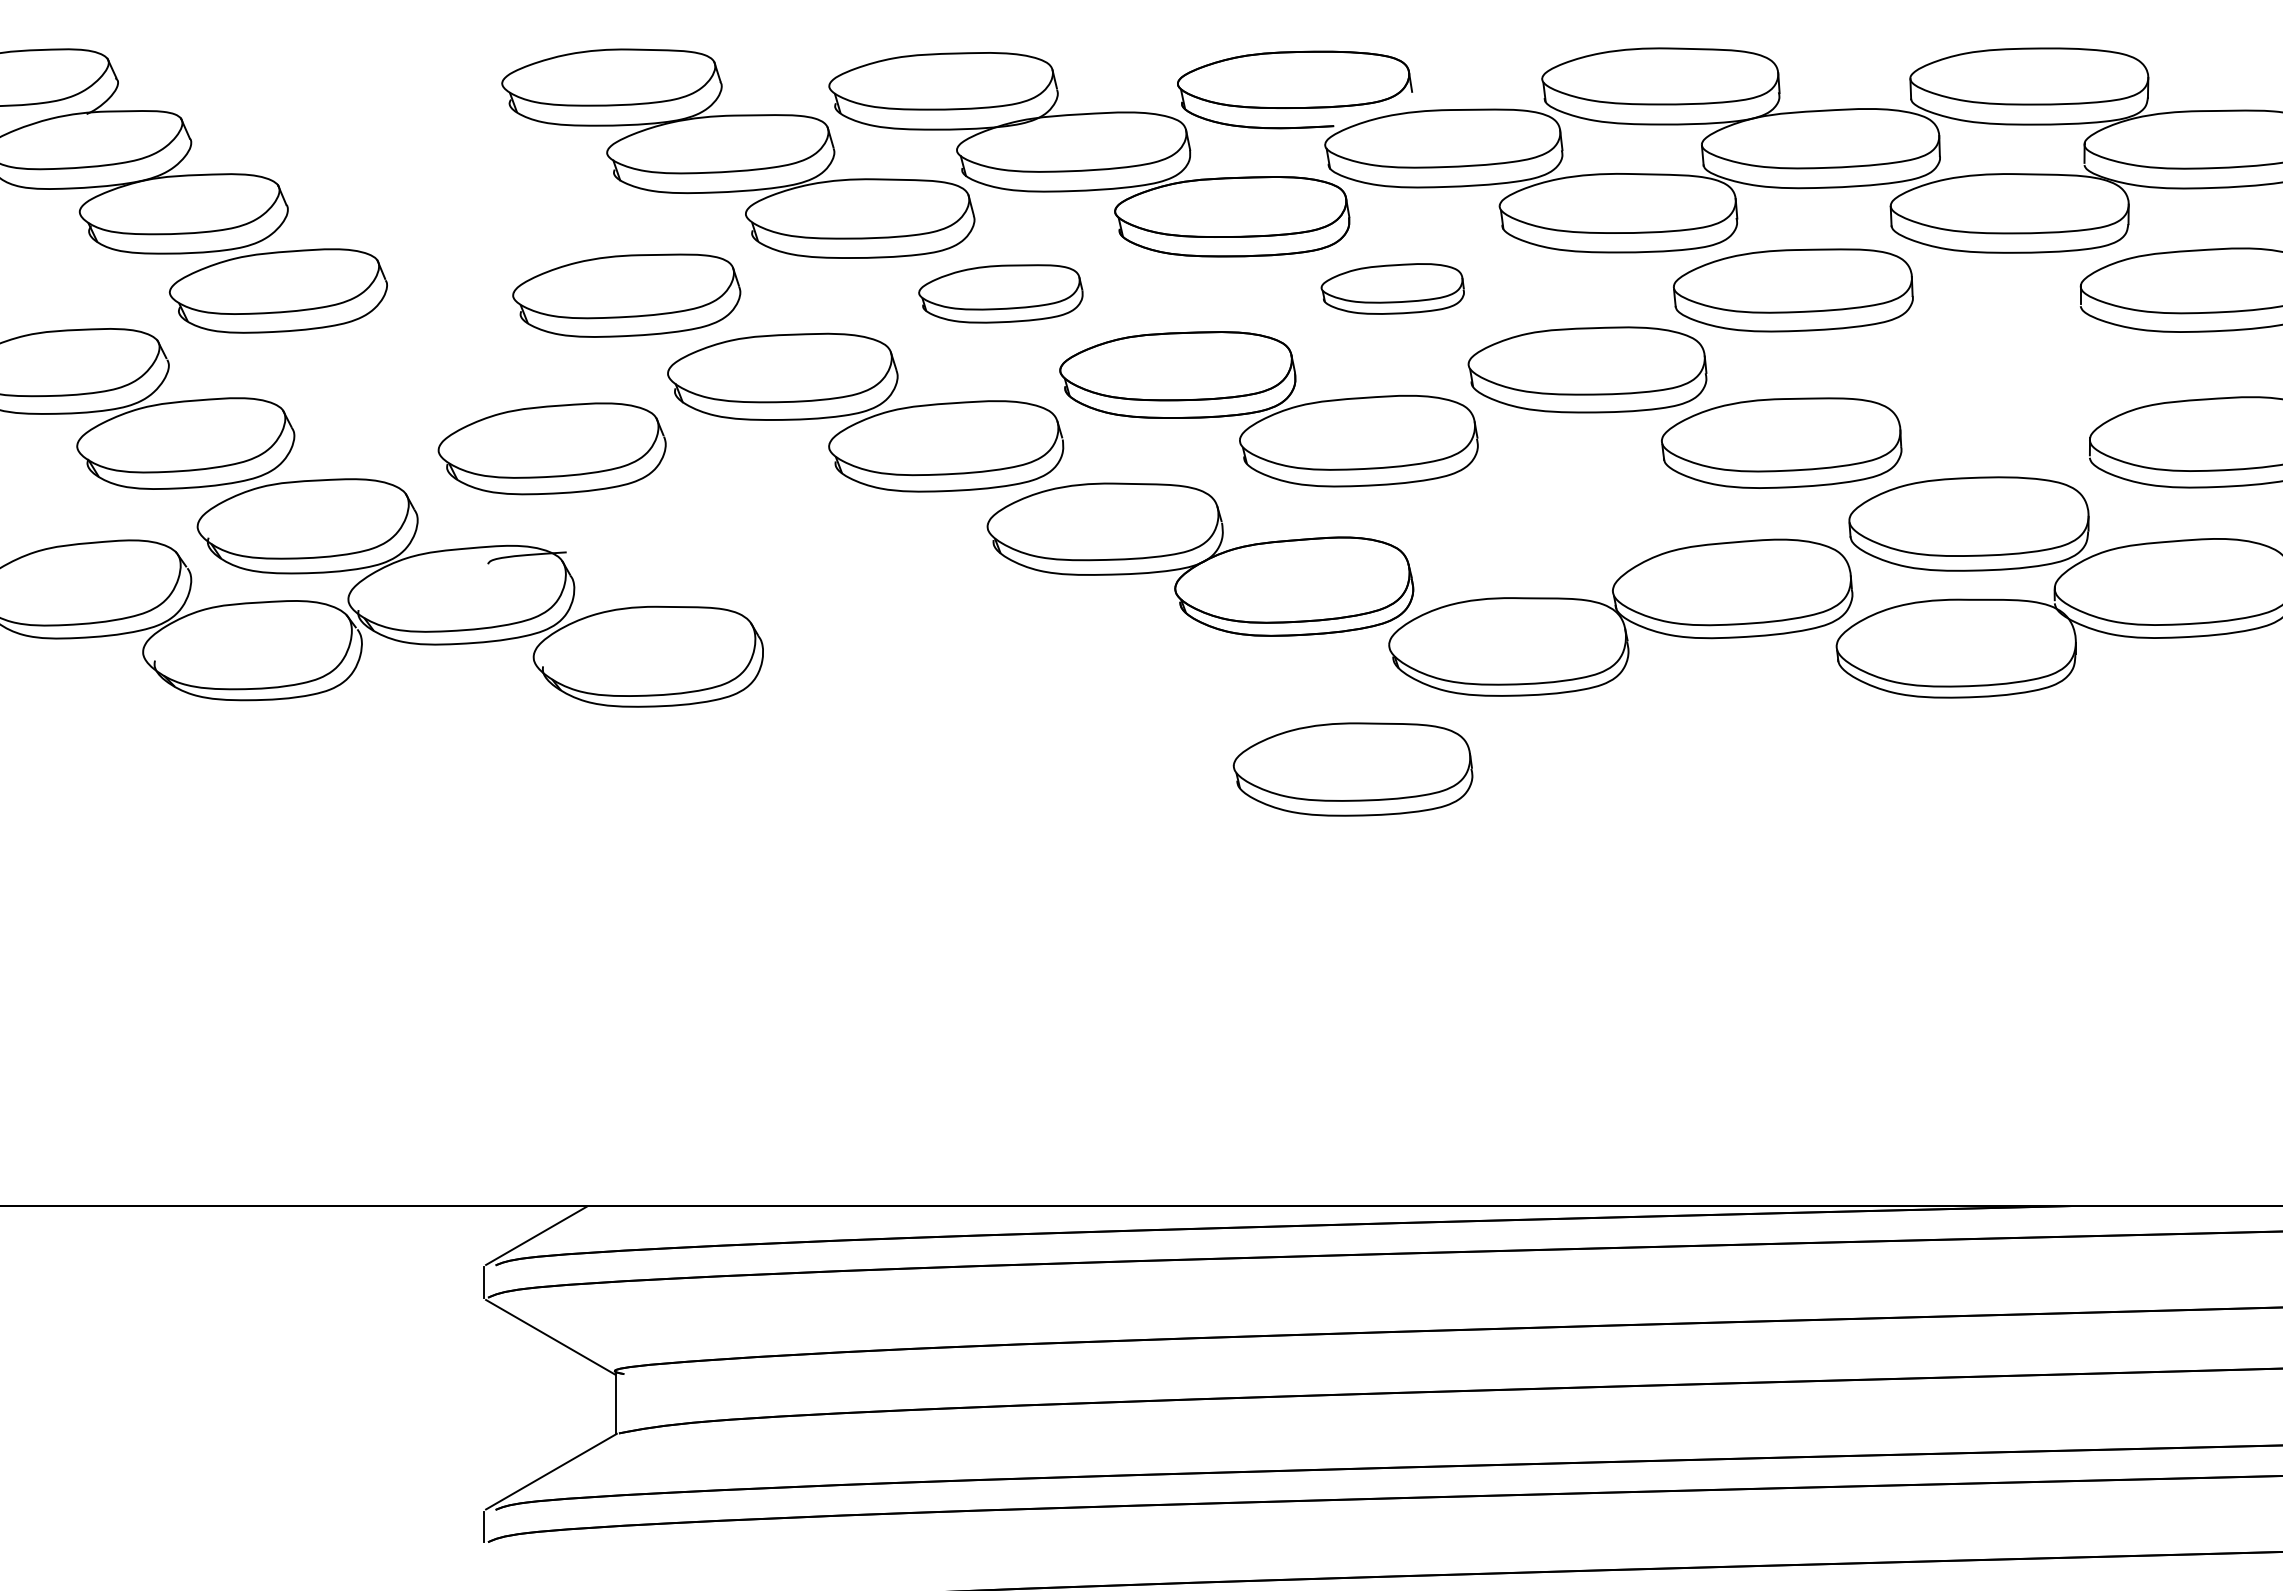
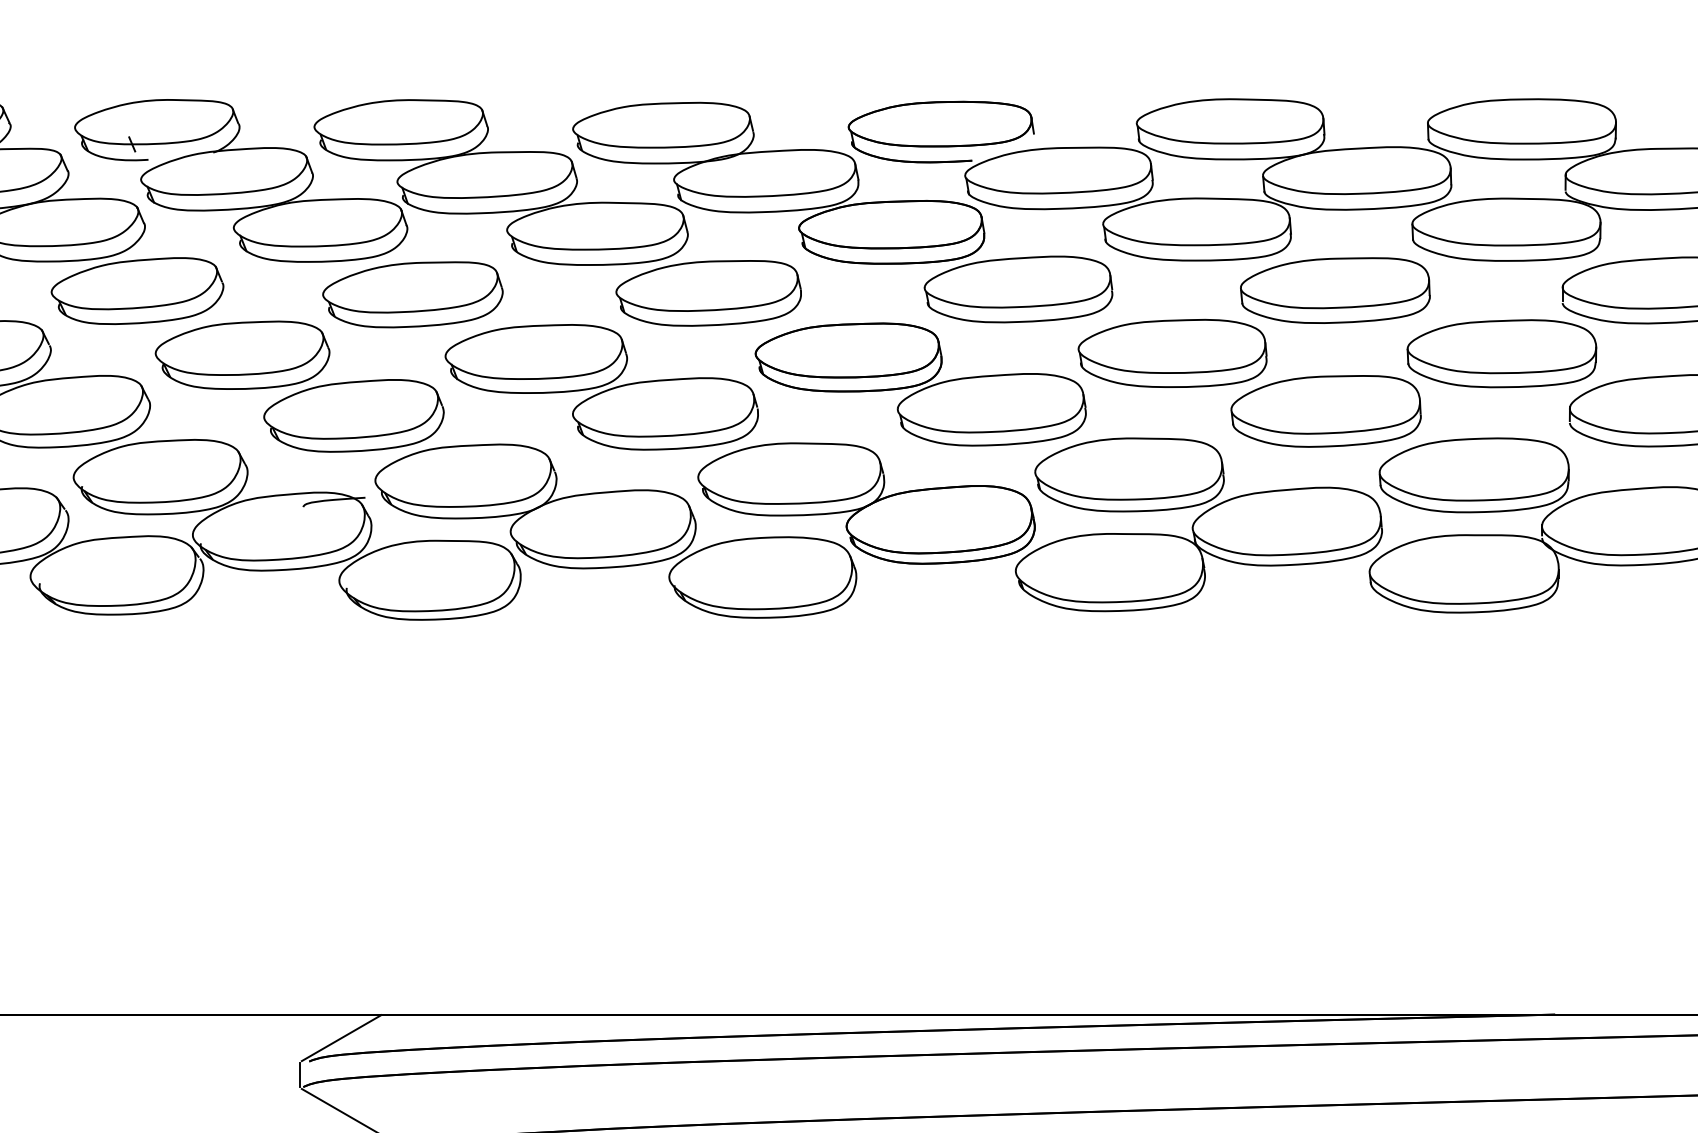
part: (409, 151) -> (241, 180), added
part: (1392, 288) -> (1018, 289), size x1.67
part: (1000, 293) -> (708, 293), size x1.43
part: (2003, 369) -> (1501, 353), added
part: (411, 371) -> (242, 354), added
part: (883, 594) -> (615, 531), added
part: (1352, 769) -> (1129, 474), moved

